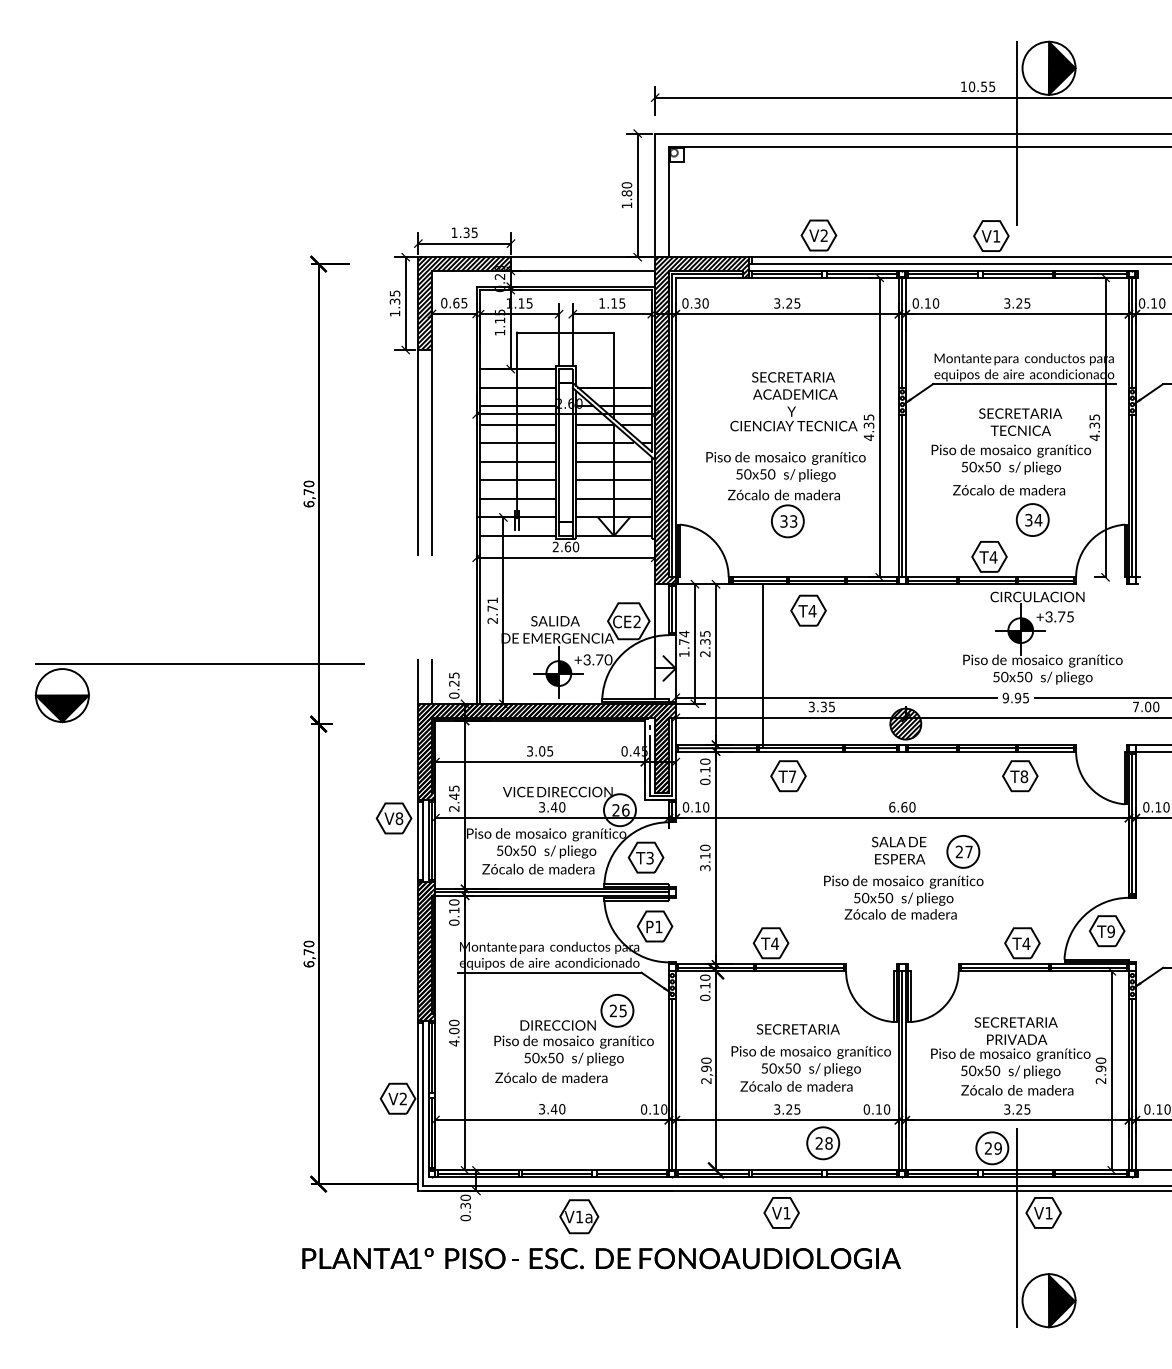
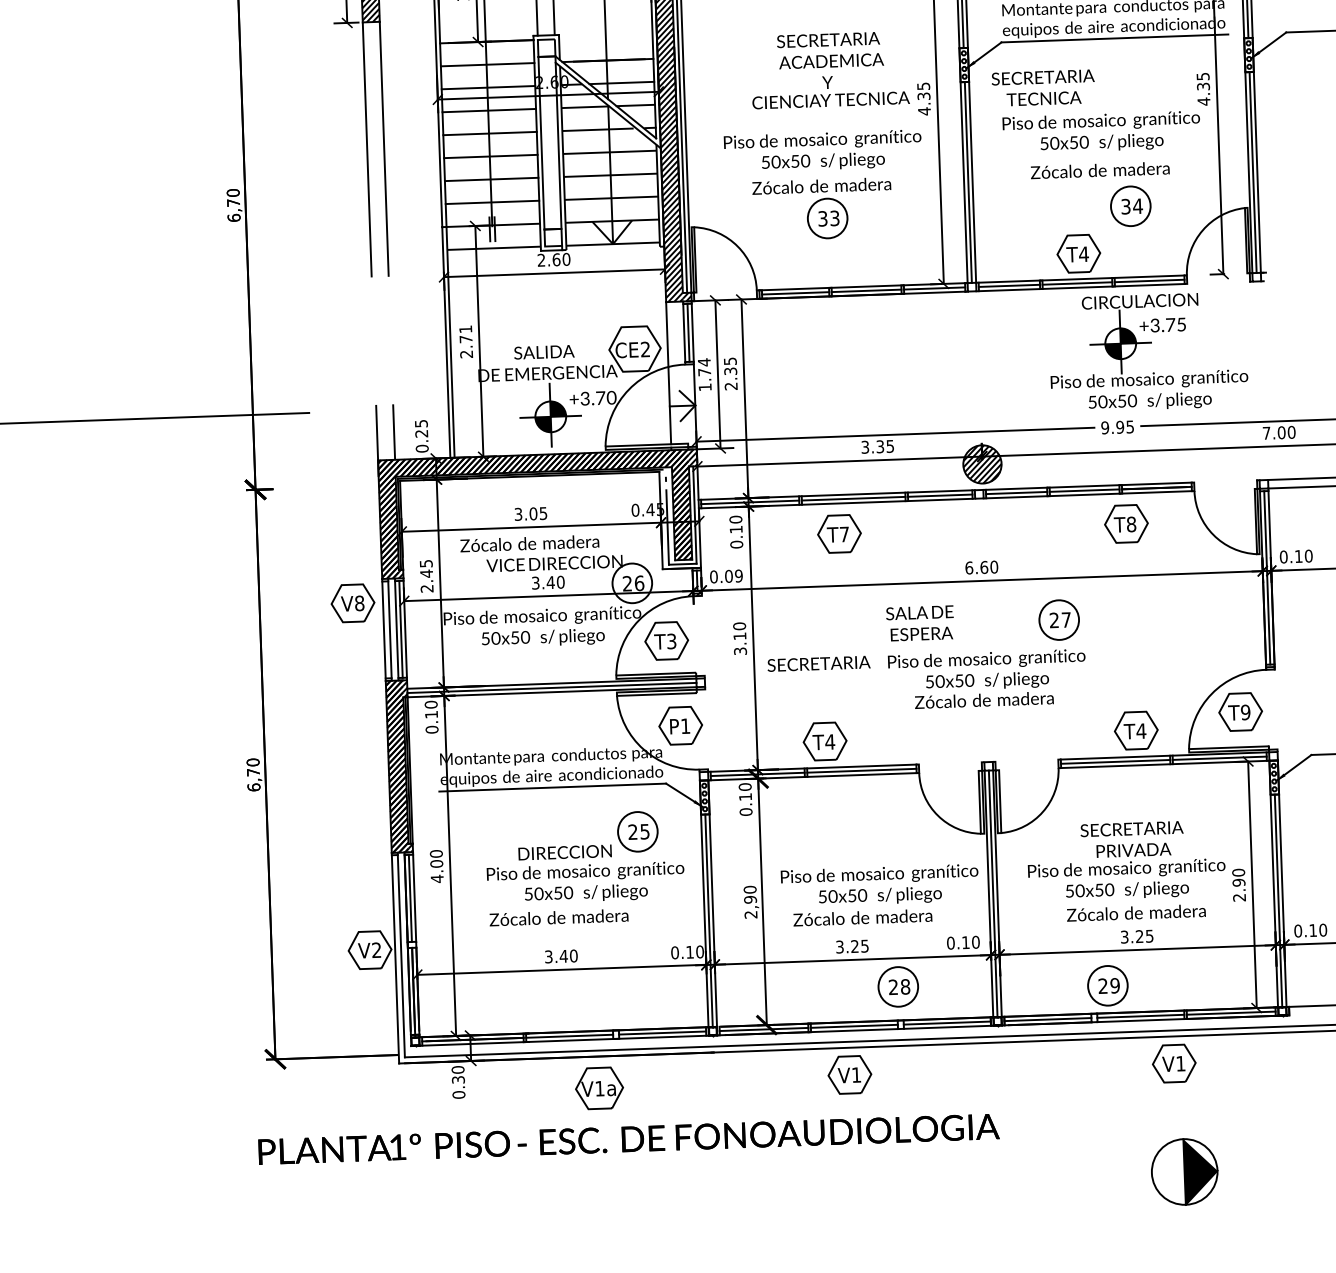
text: (1020, 421) -> (1043, 87), moved
part: (808, 610) -> (857, 327), removed
line: (762, 666) -> (802, 399), removed
text: (702, 807) -> (734, 576), 0.10 -> 0.09
text: (899, 850) -> (920, 623), moved
text: (538, 868) -> (529, 542), moved
text: (797, 1029) -> (817, 664), moved
line: (1017, 1227) -> (1142, 1082), removed

